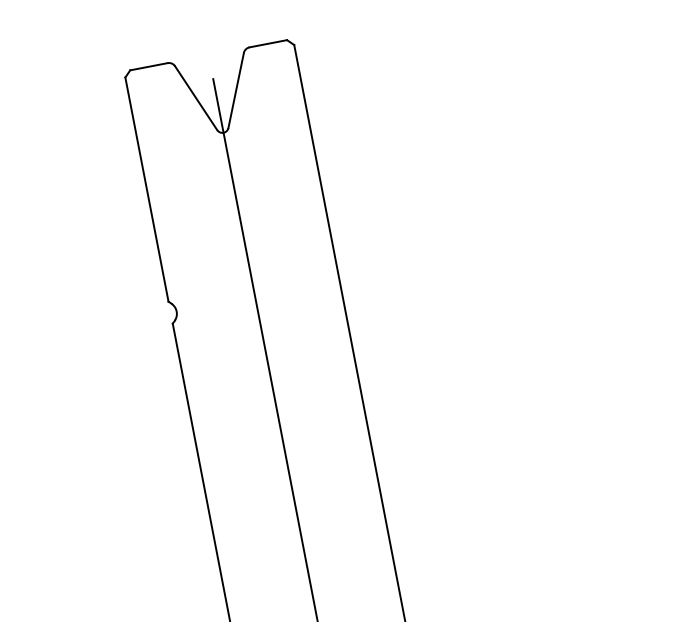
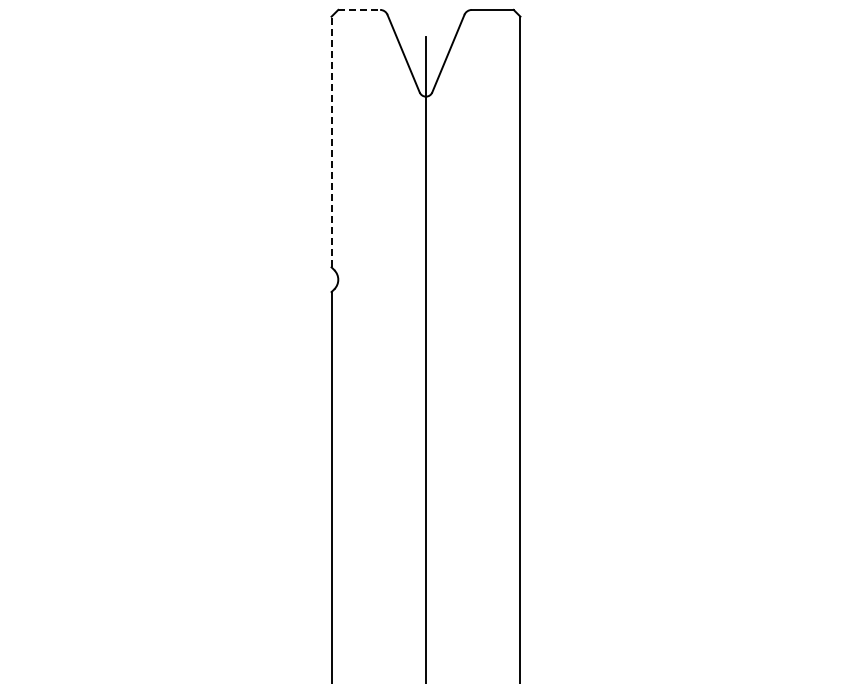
line: (149, 66) -> (359, 9), solid -> dashed
line: (146, 189) -> (331, 141), solid -> dashed

